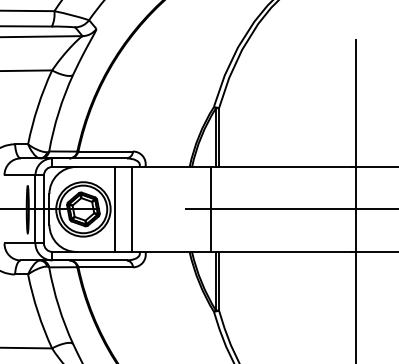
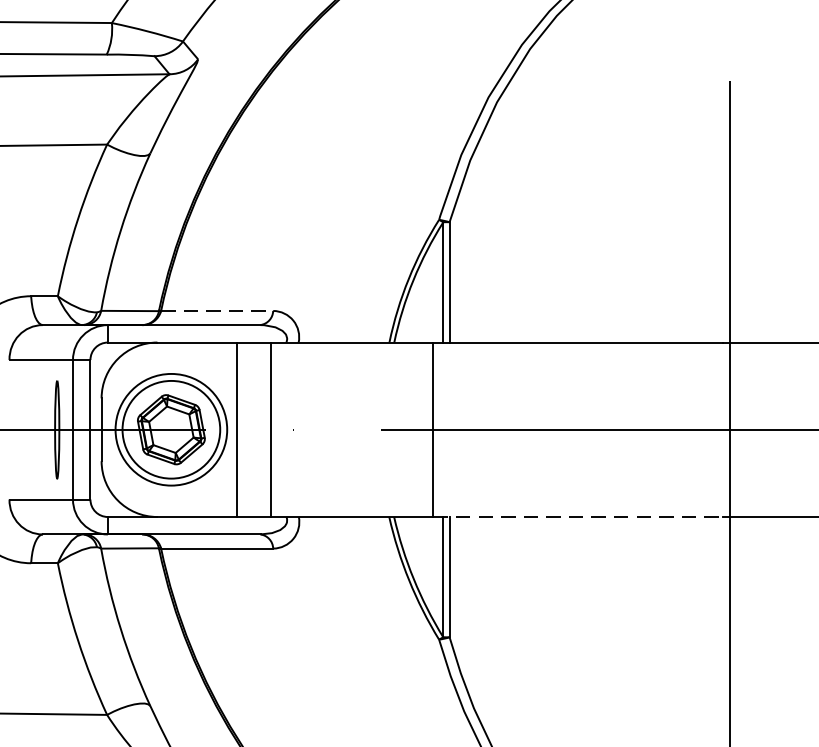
line: (106, 151) -> (218, 310), solid -> dashed
line: (282, 251) -> (579, 516), solid -> dashed

